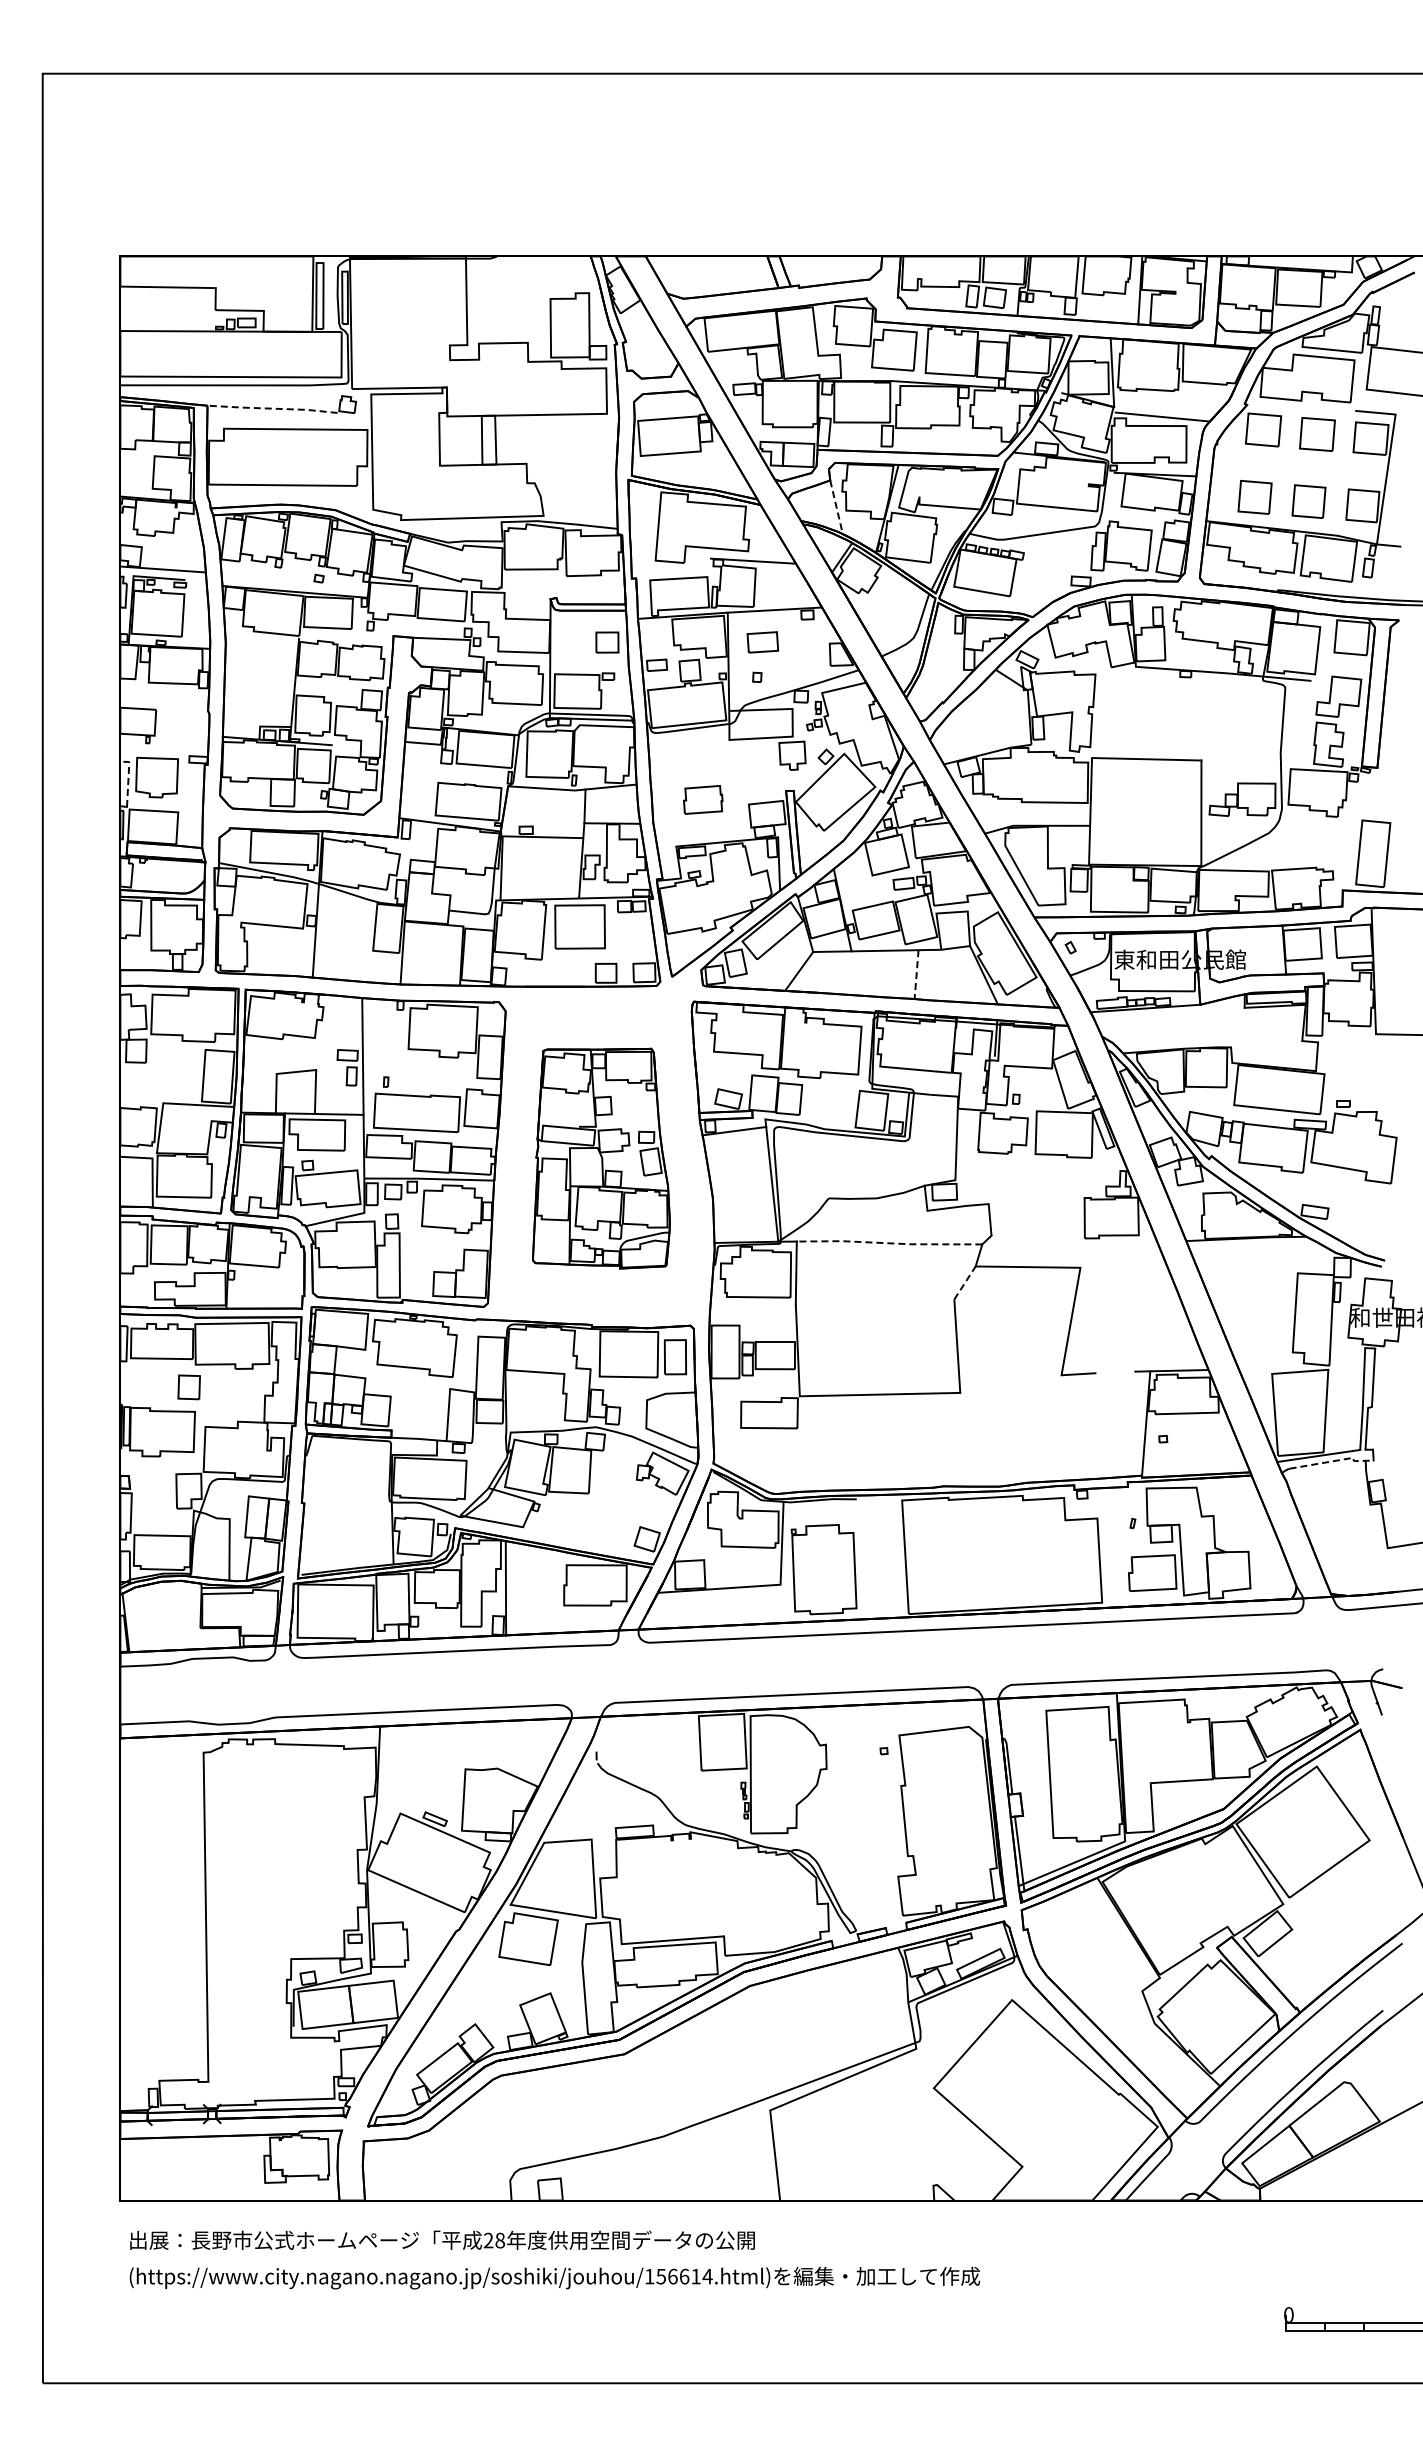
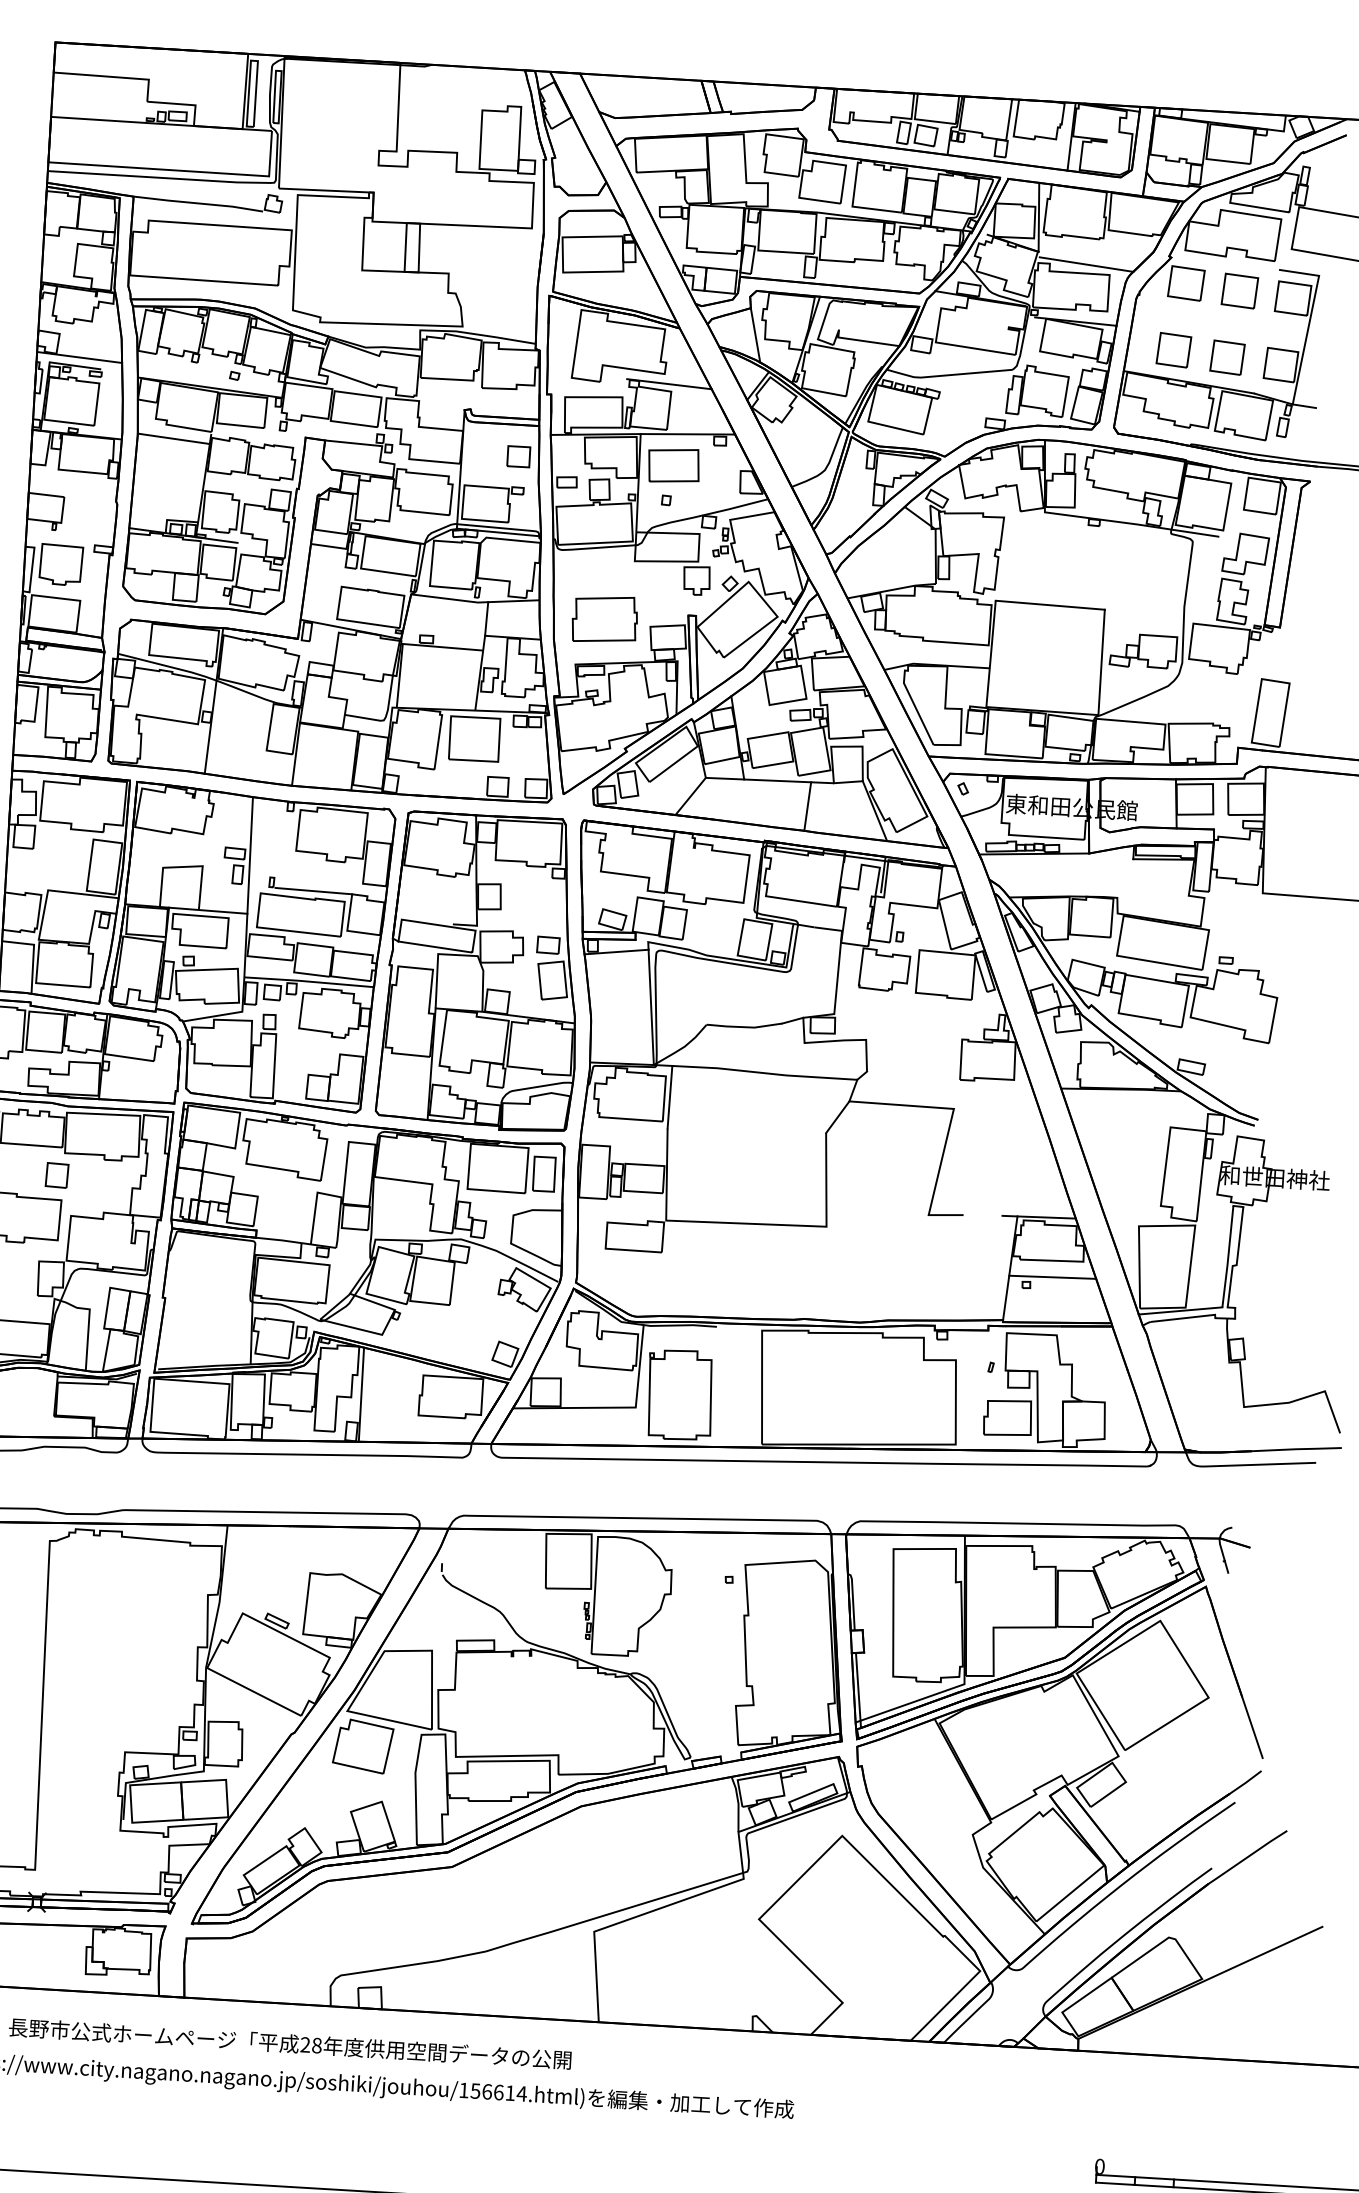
line: (272, 408) -> (198, 203), dashed -> solid
line: (836, 507) -> (755, 335), dashed -> solid
part: (762, 642) -> (673, 465), size x1.67
line: (261, 645) -> (173, 439), added
line: (128, 779) -> (32, 565), dashed -> solid
part: (703, 799) -> (605, 619), size x1.67
line: (916, 975) -> (807, 807), dashed -> solid
line: (428, 1088) -> (313, 891), added
part: (601, 1158) -> (482, 971), size x1.43
line: (889, 1243) -> (764, 1073), dashed -> solid
line: (965, 1282) -> (838, 1116), dashed -> solid
line: (1188, 1430) -> (1052, 1277), added
line: (1334, 1461) -> (1196, 1317), dashed -> solid

